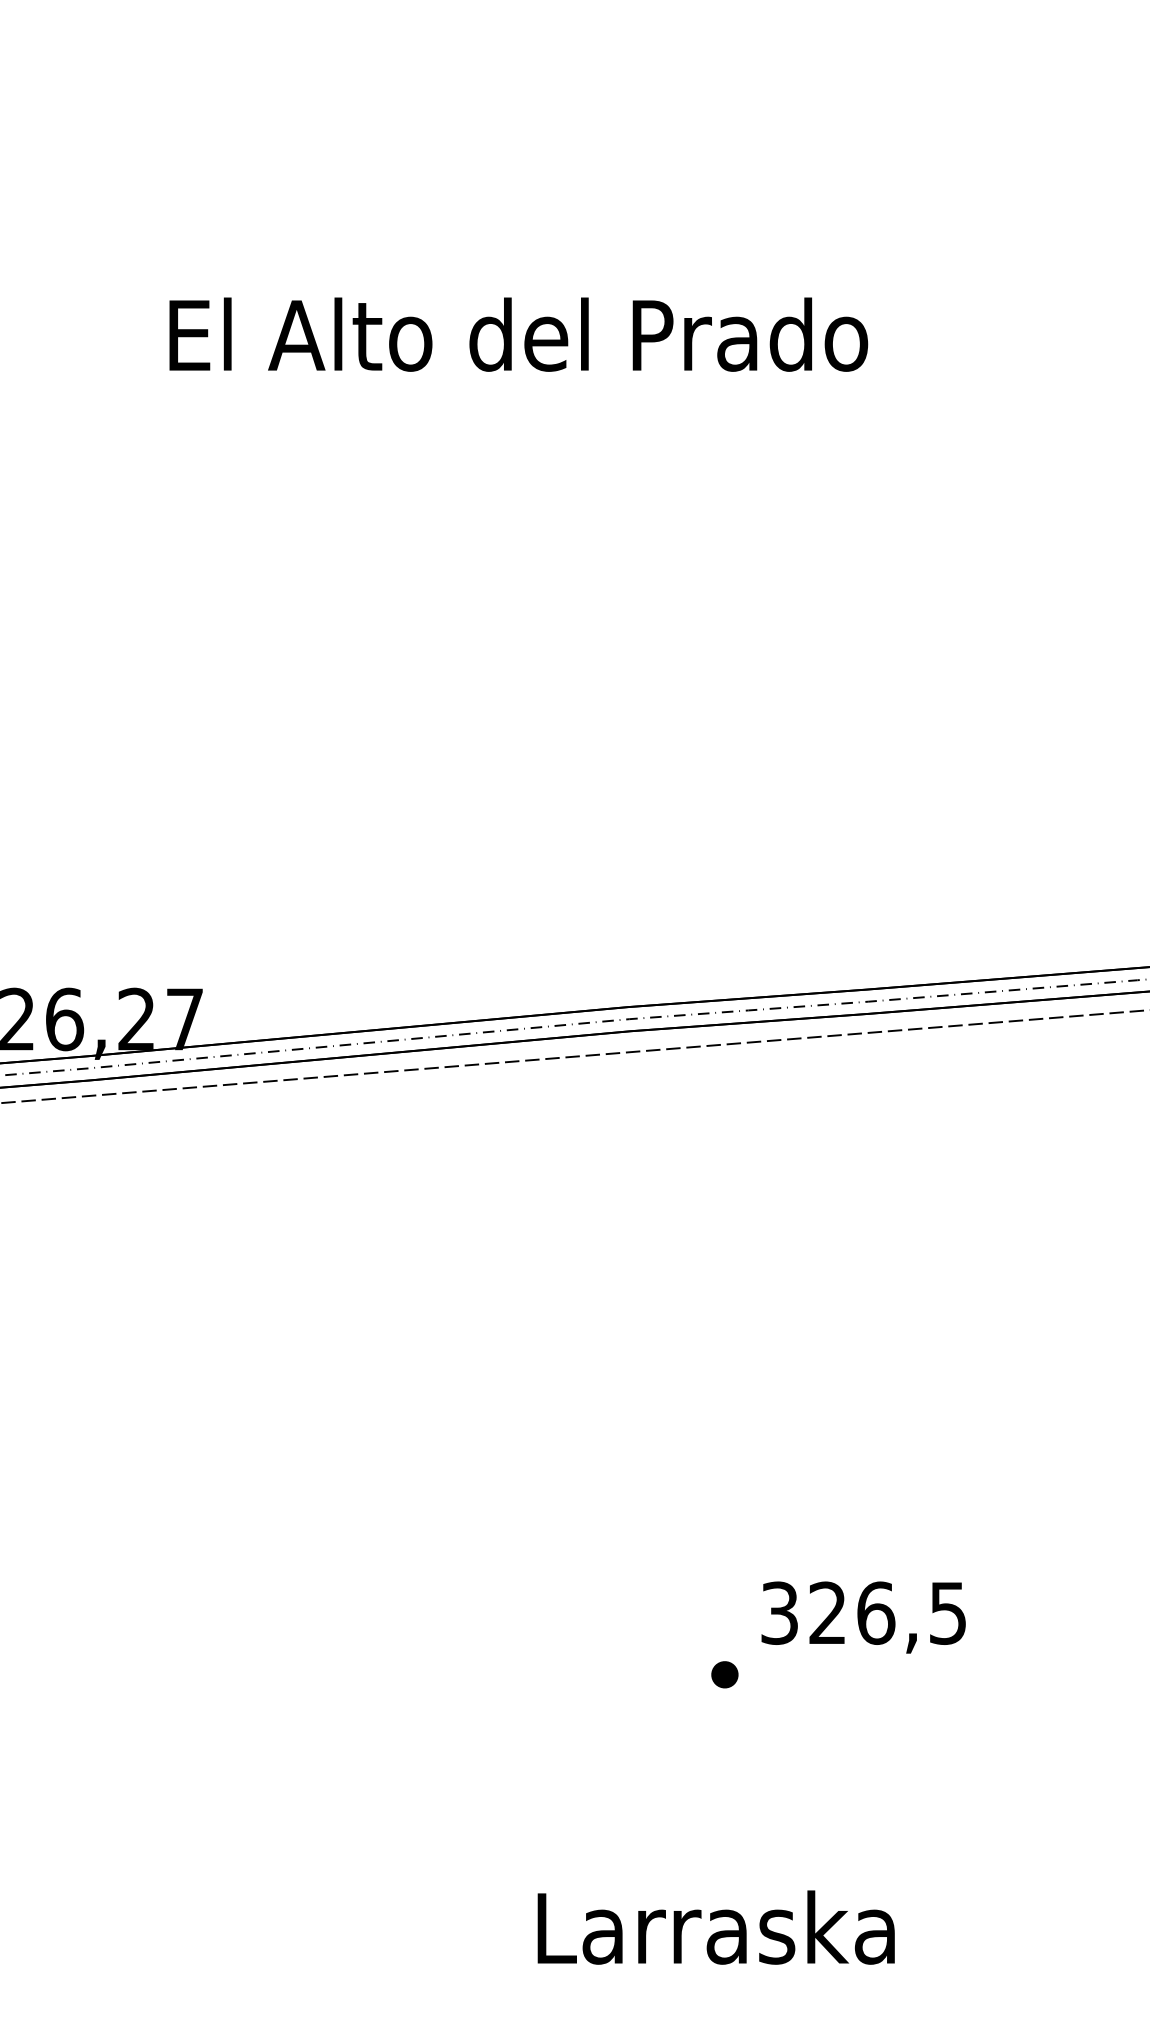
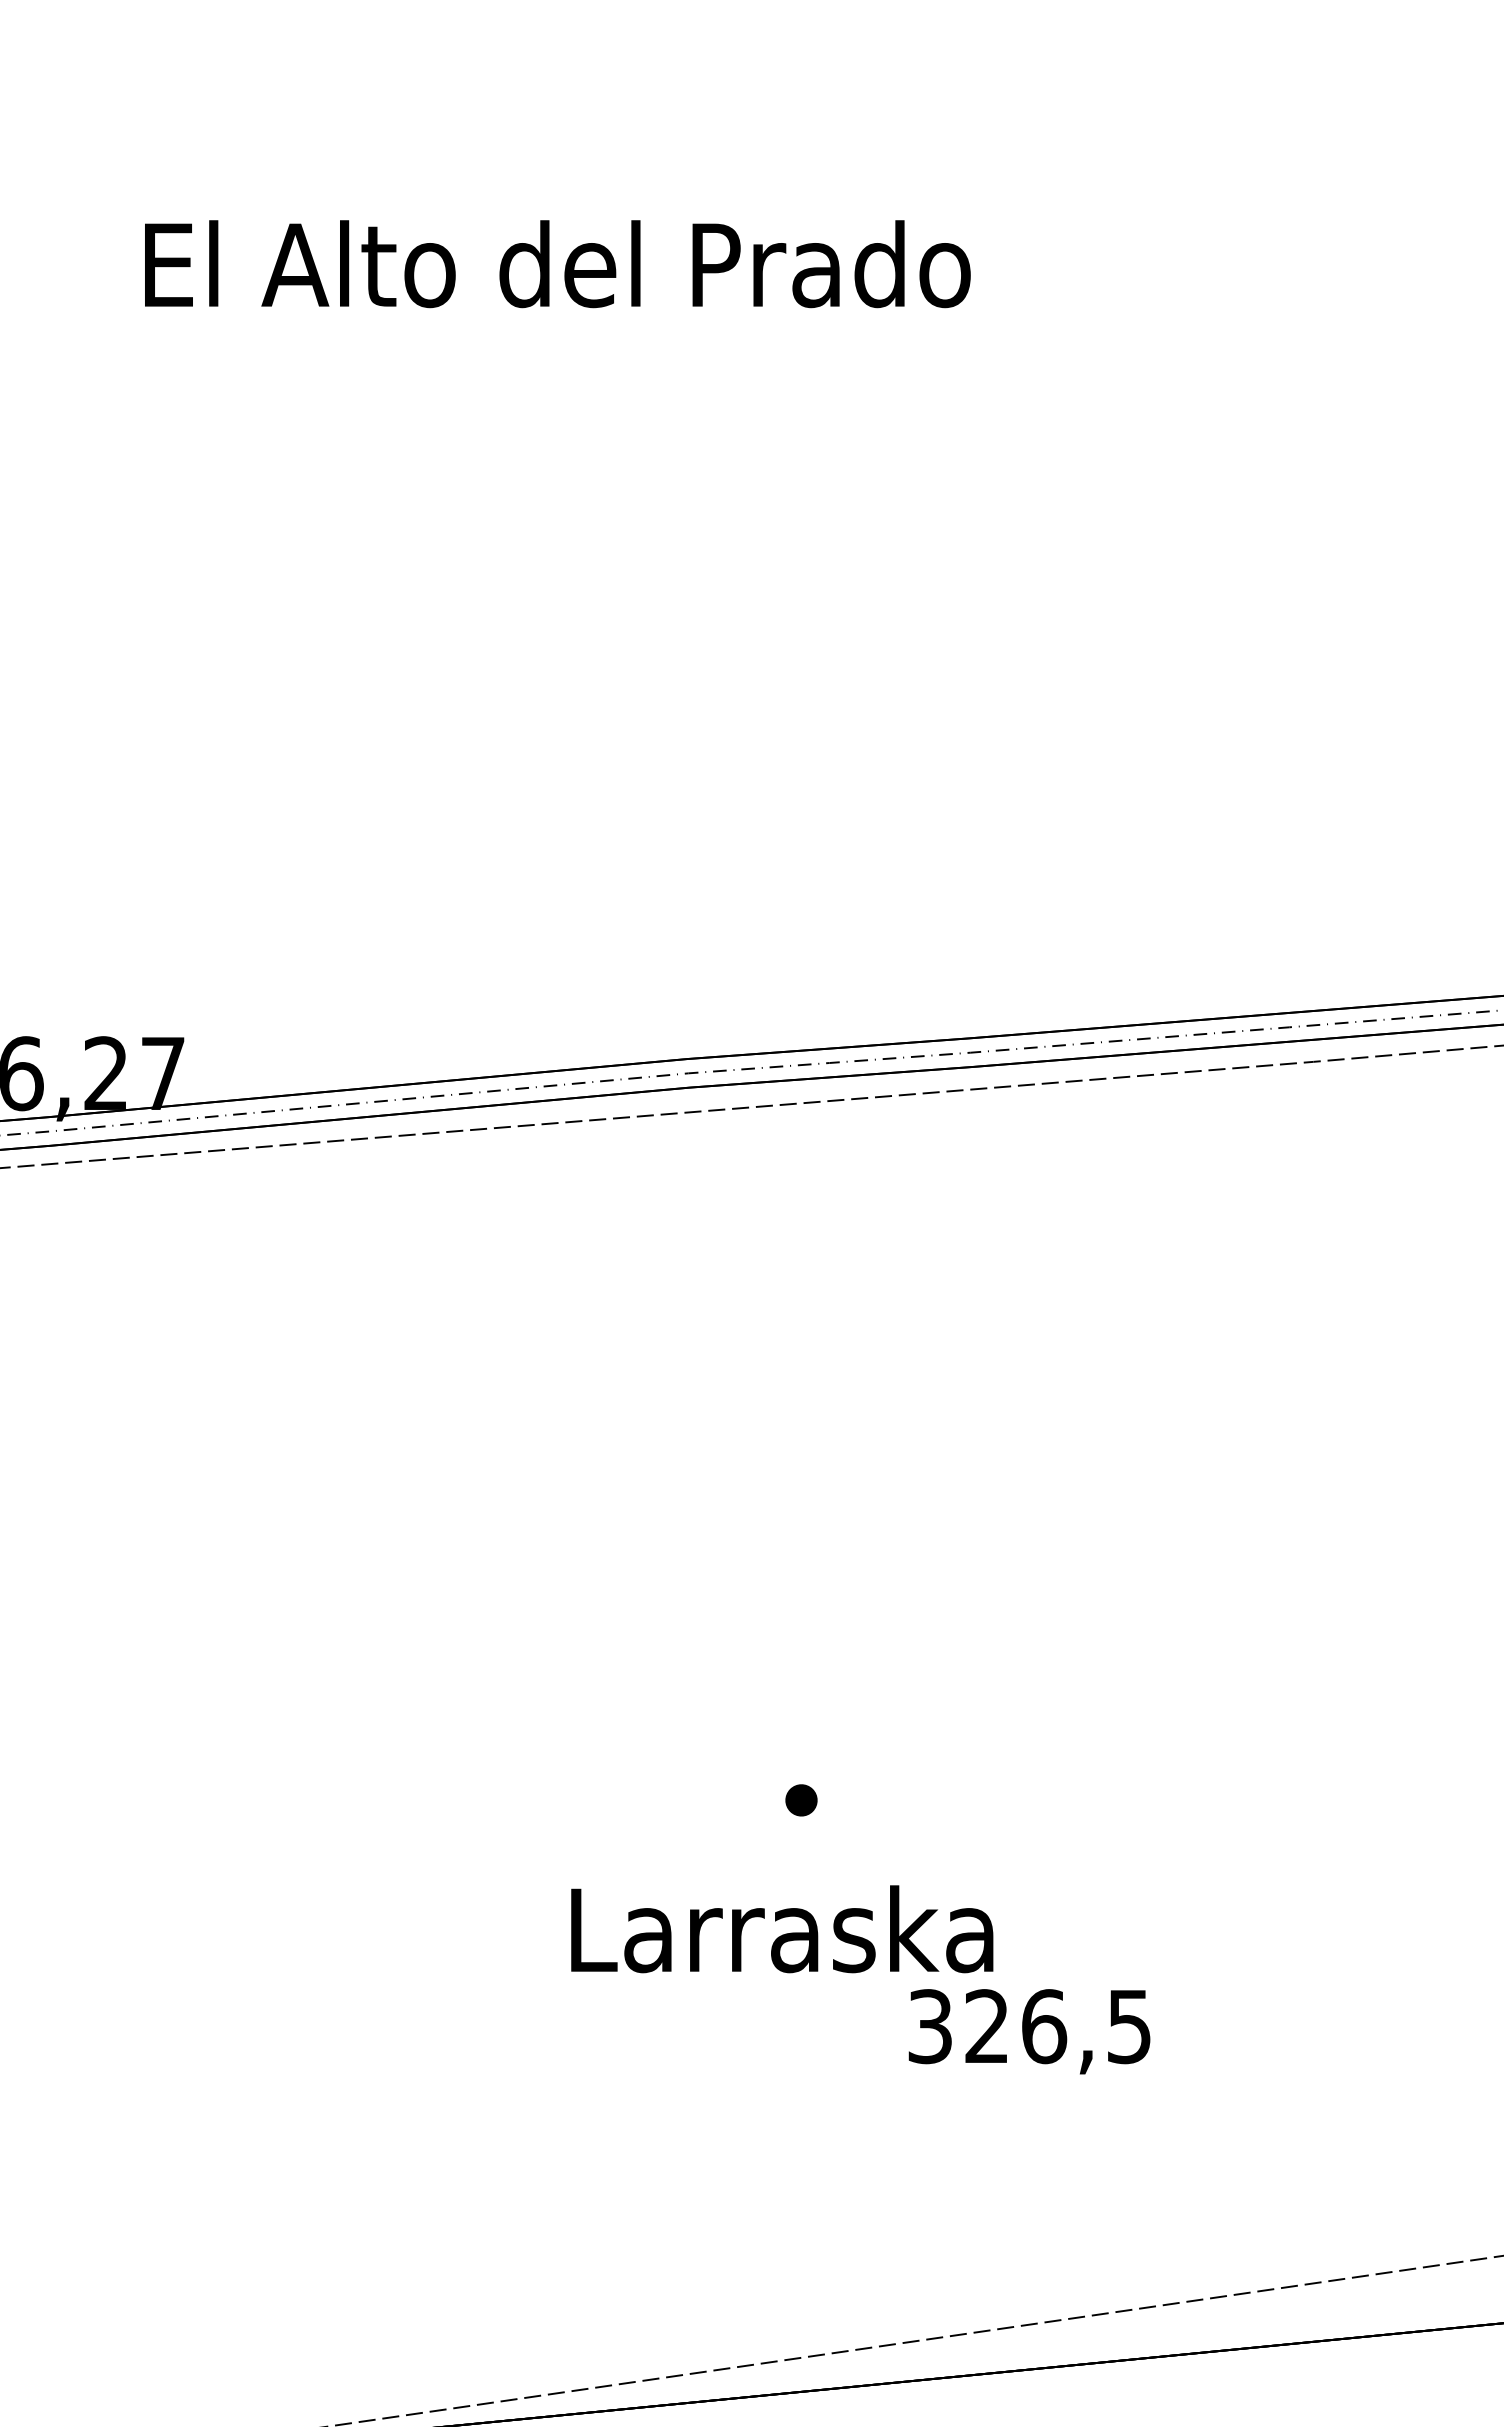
text: (863, 1617) -> (1029, 2031), moved
part: (724, 1674) -> (801, 1800), moved
text: (716, 1927) -> (782, 1929), moved

